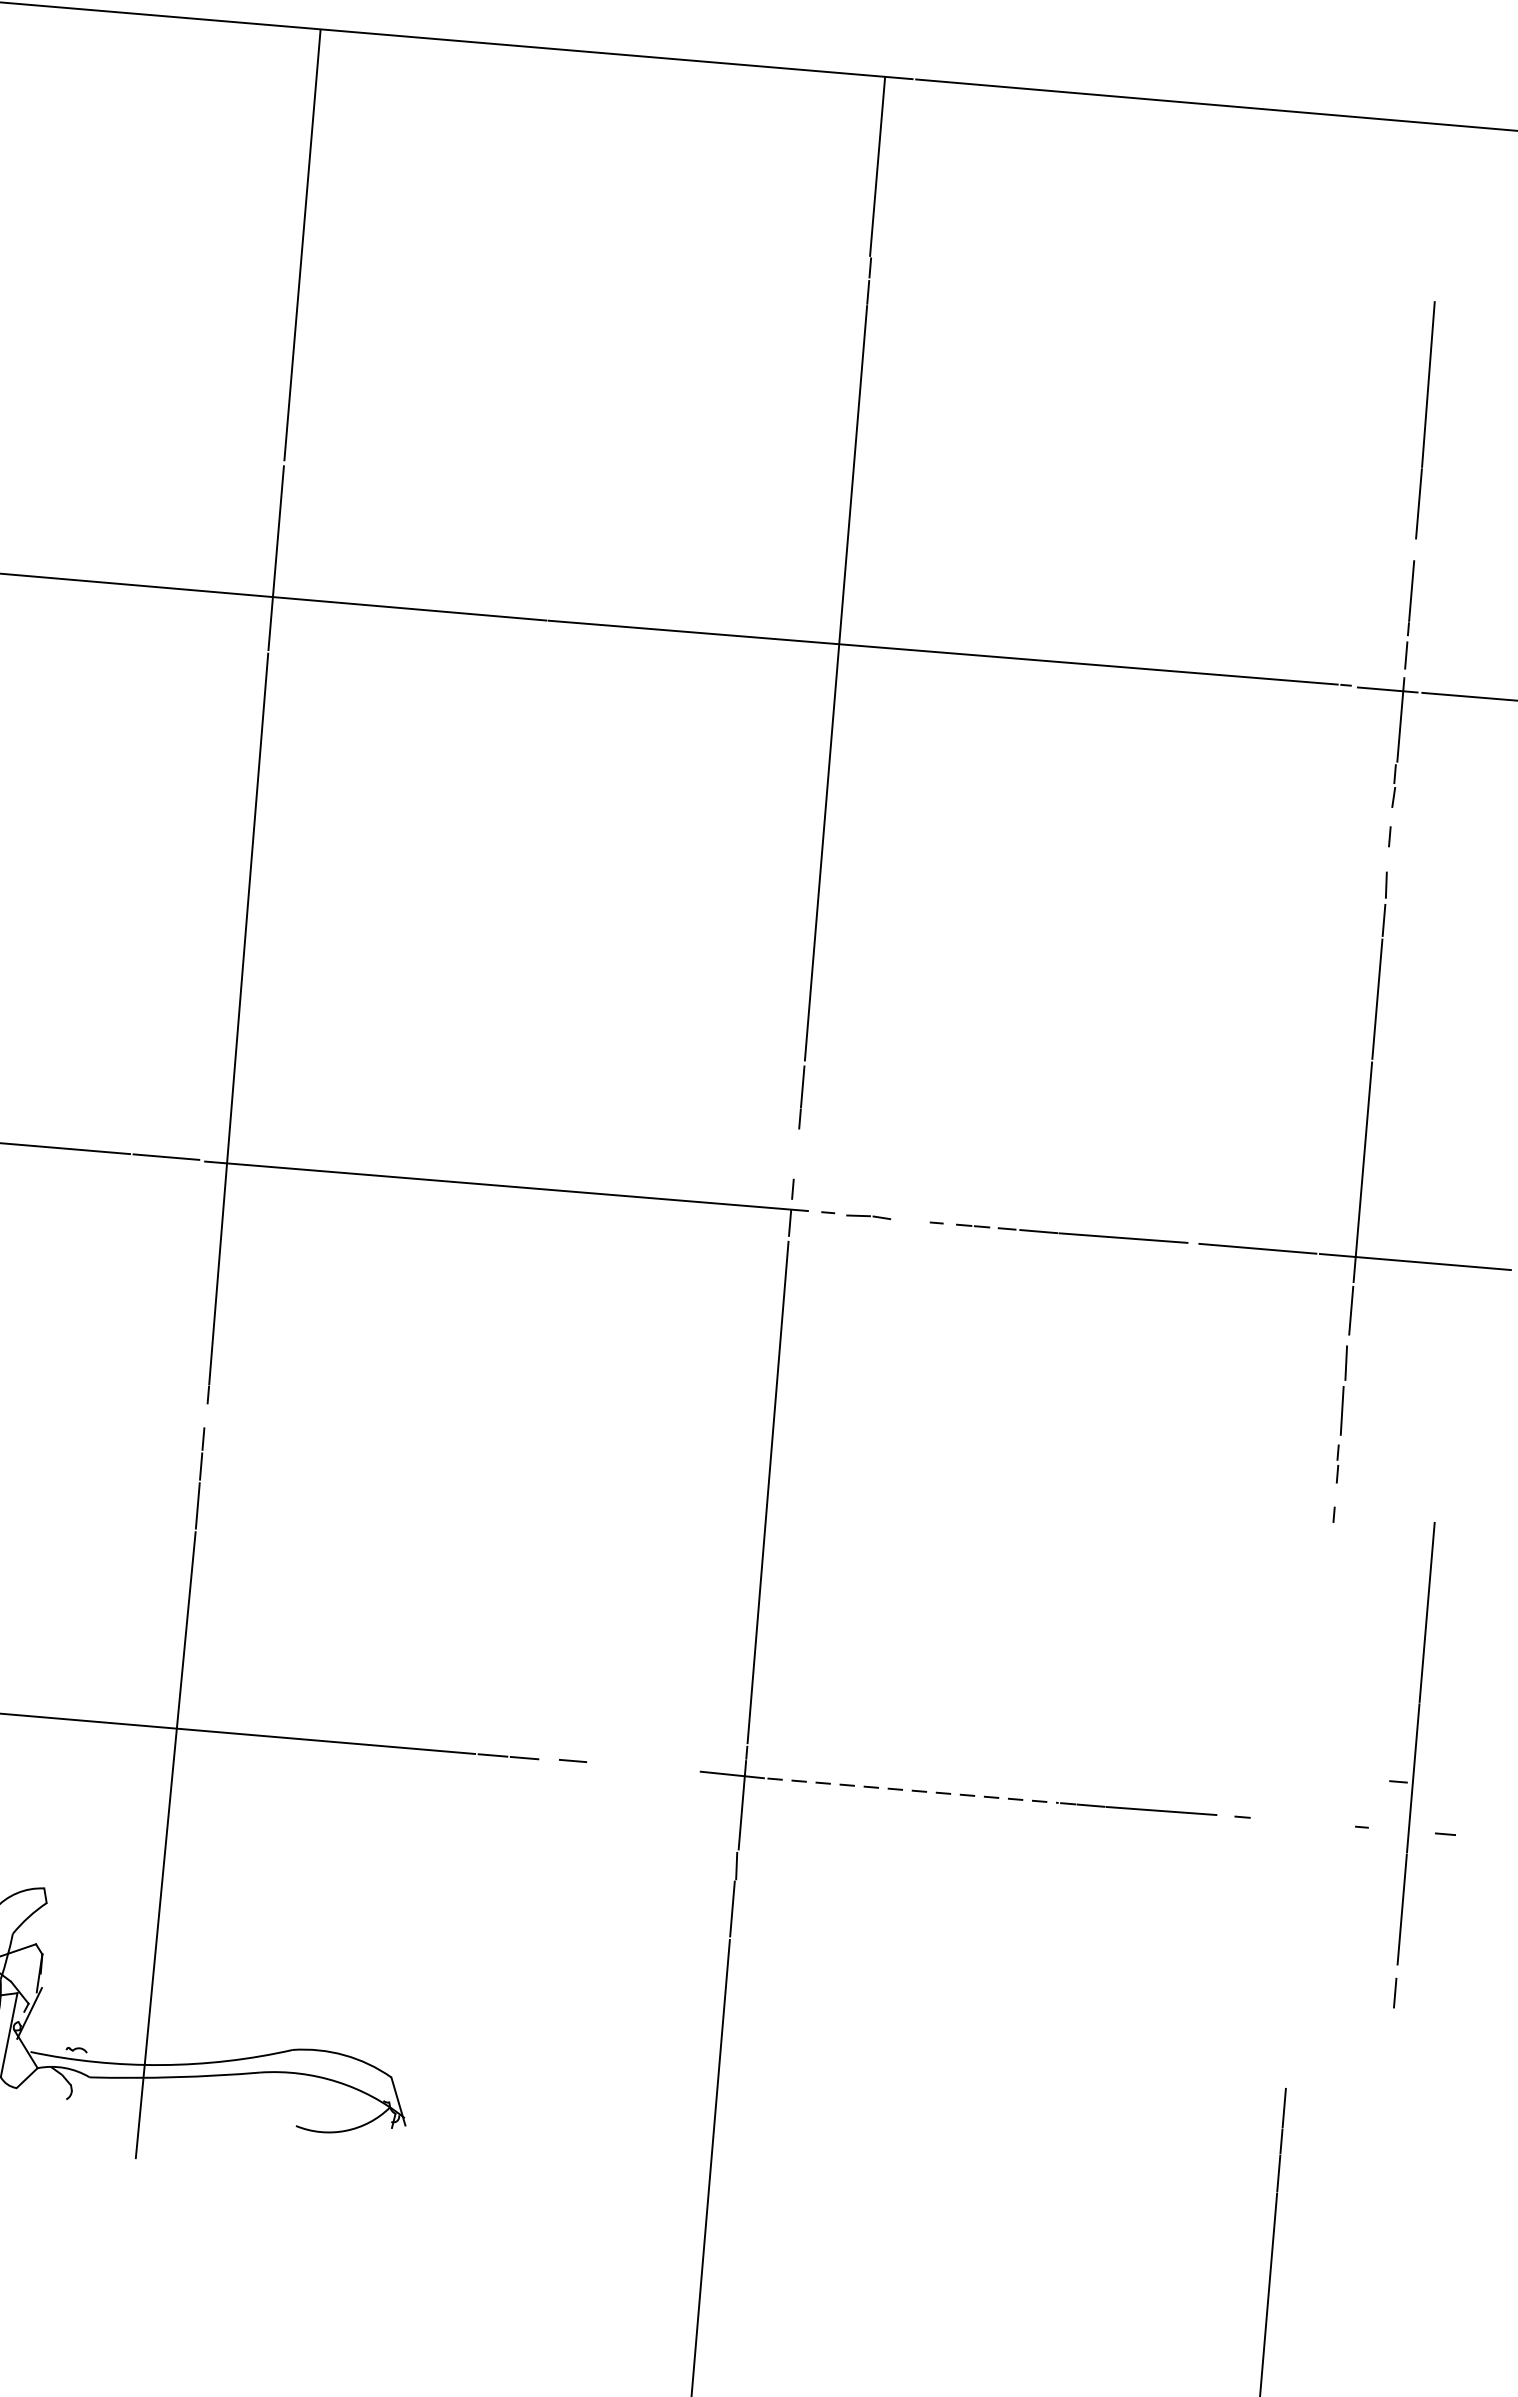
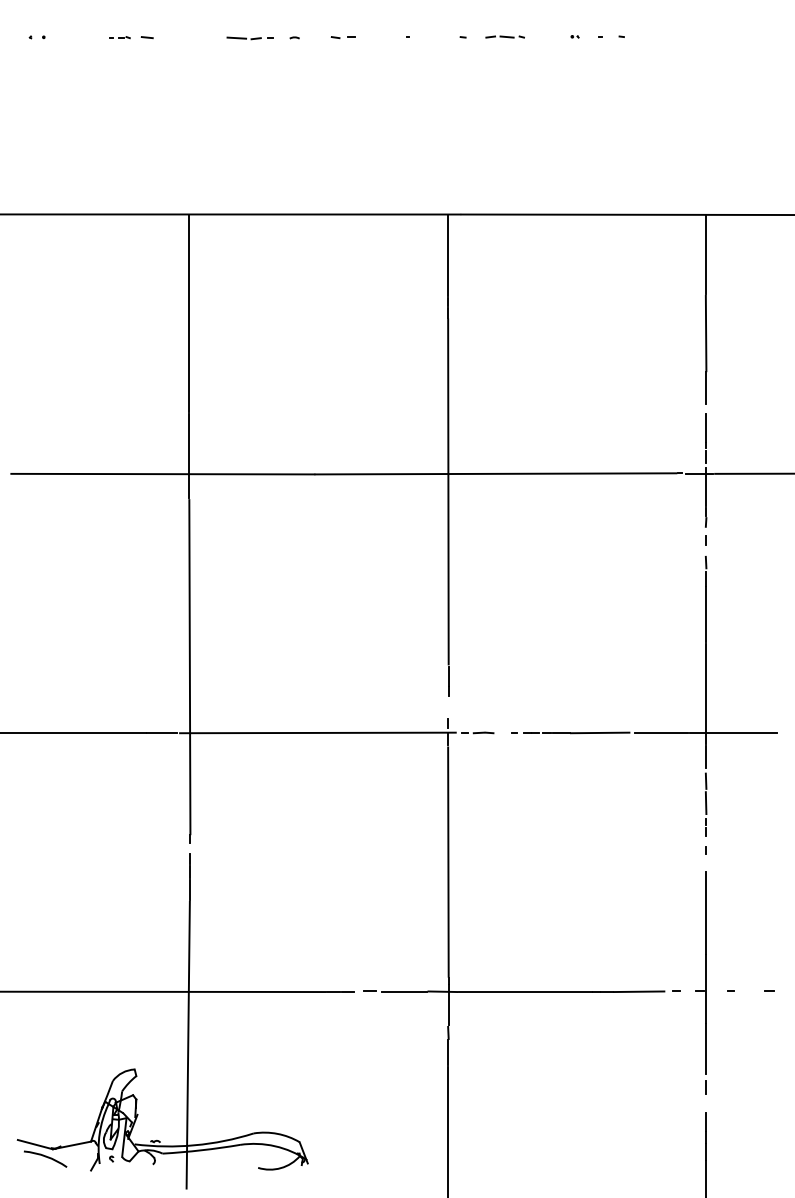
line: (1441, 211) -> (705, 254), added
part: (1401, 1762) -> (700, 982), moved
line: (645, 1769) -> (403, 992), added
line: (912, 1791) -> (525, 992), dashed -> solid

